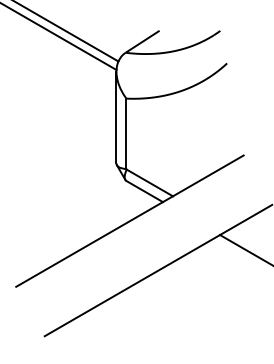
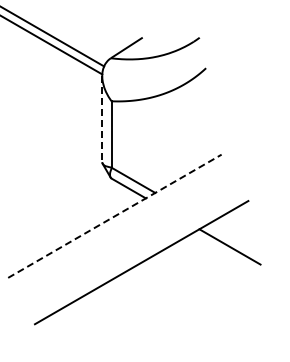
line: (116, 118) -> (102, 119), solid -> dashed
line: (130, 221) -> (115, 216), solid -> dashed

